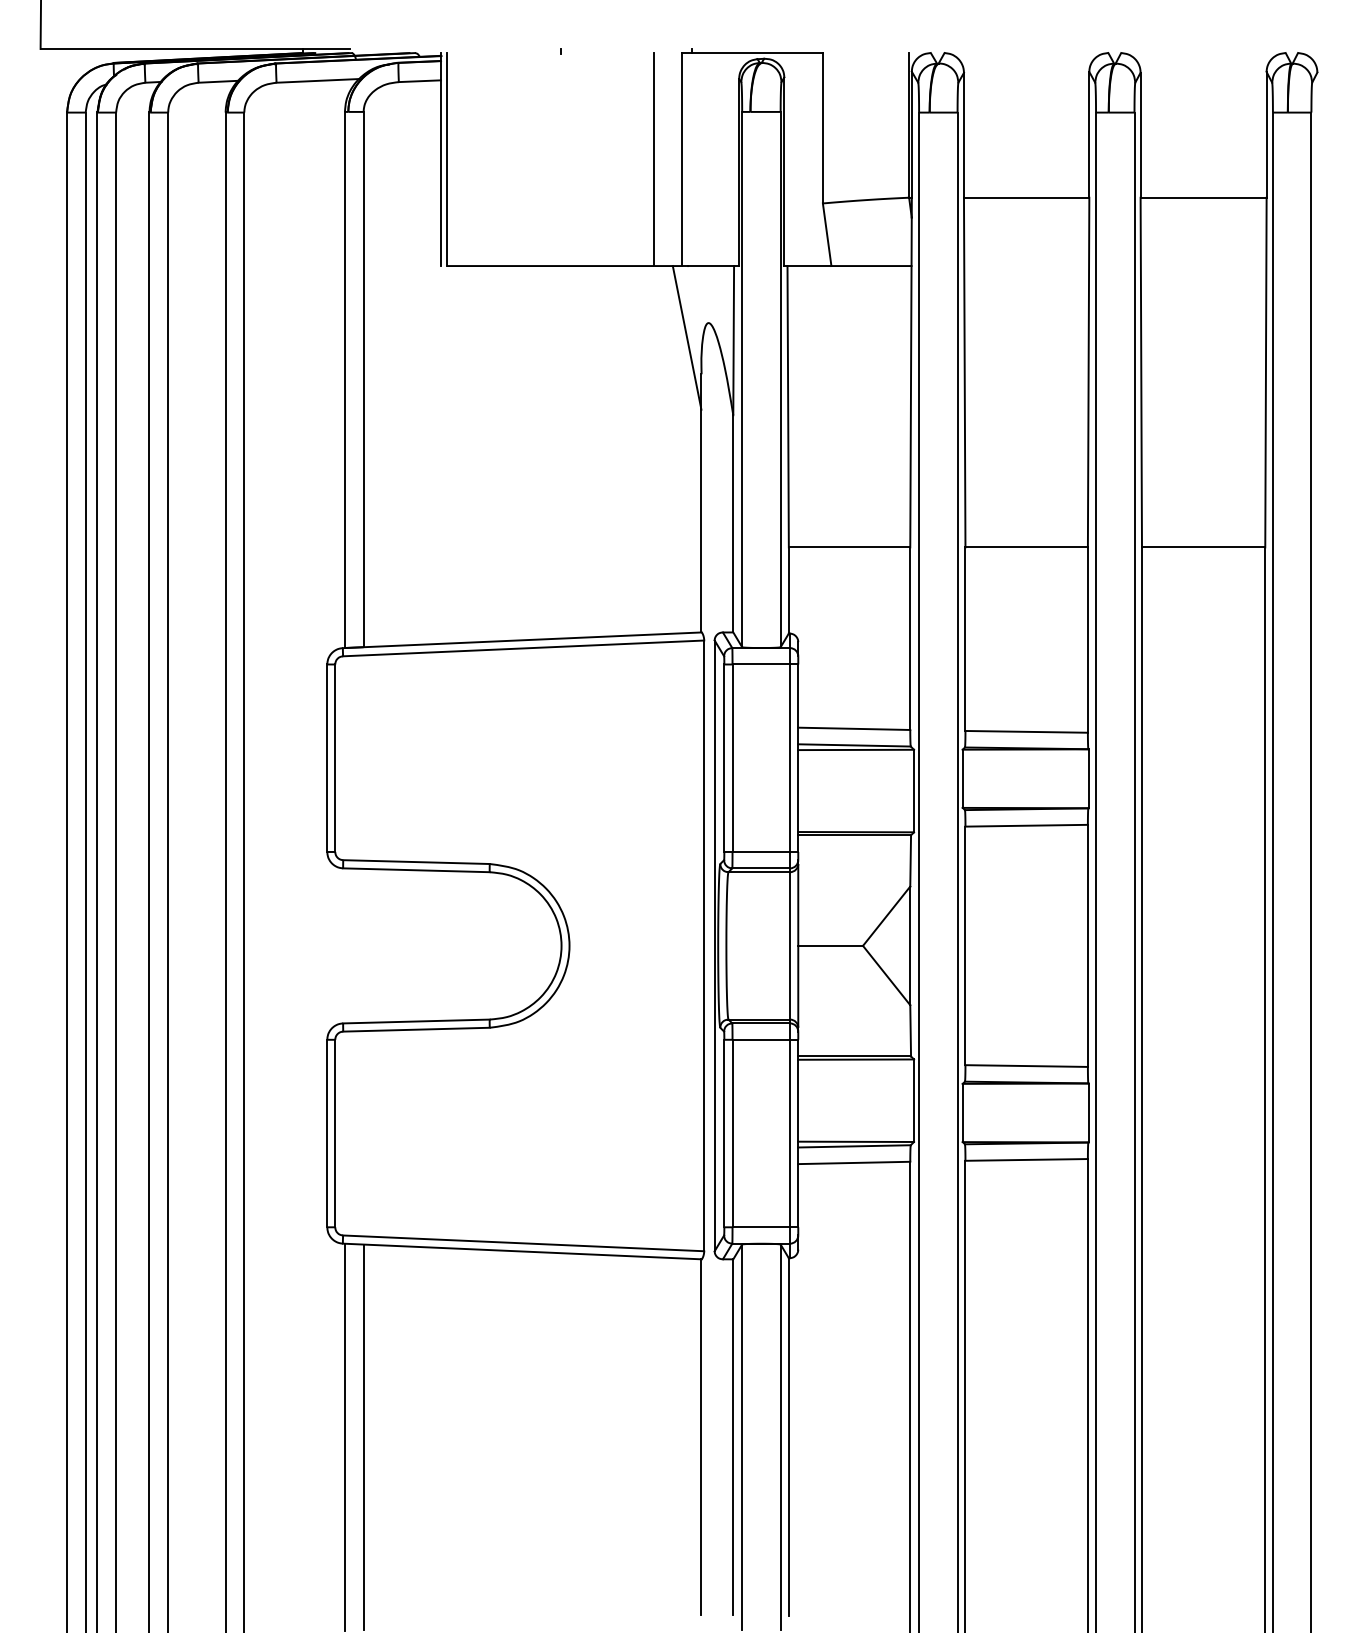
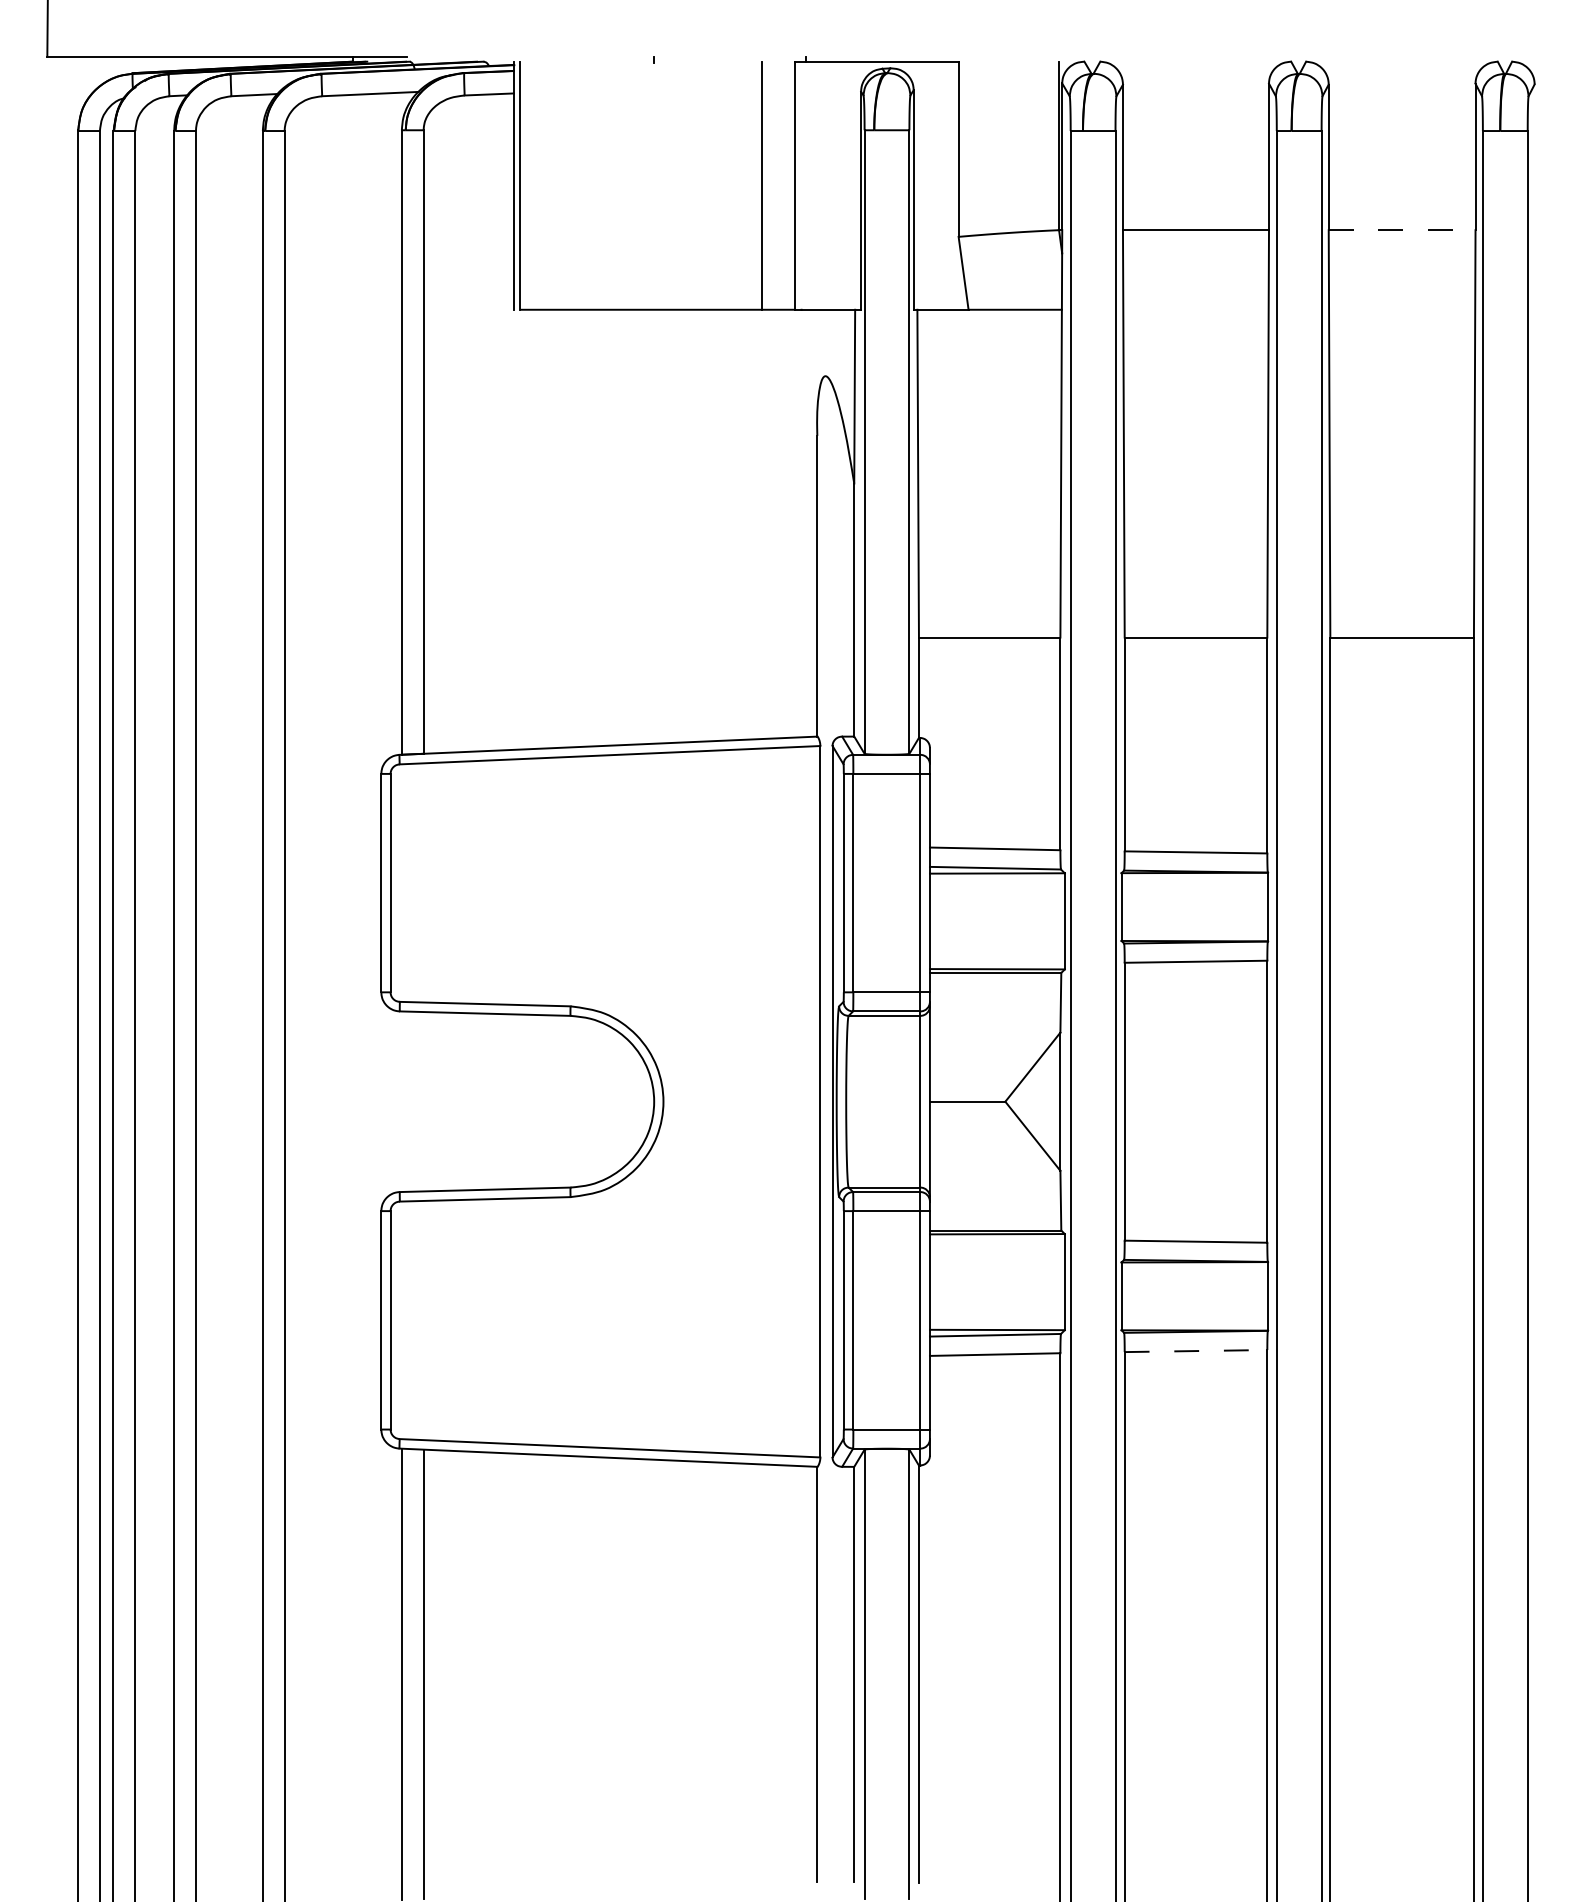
line: (1204, 197) -> (1403, 229), solid -> dashed
line: (686, 337) -> (799, 393), removed
line: (1027, 1159) -> (1196, 1350), solid -> dashed

